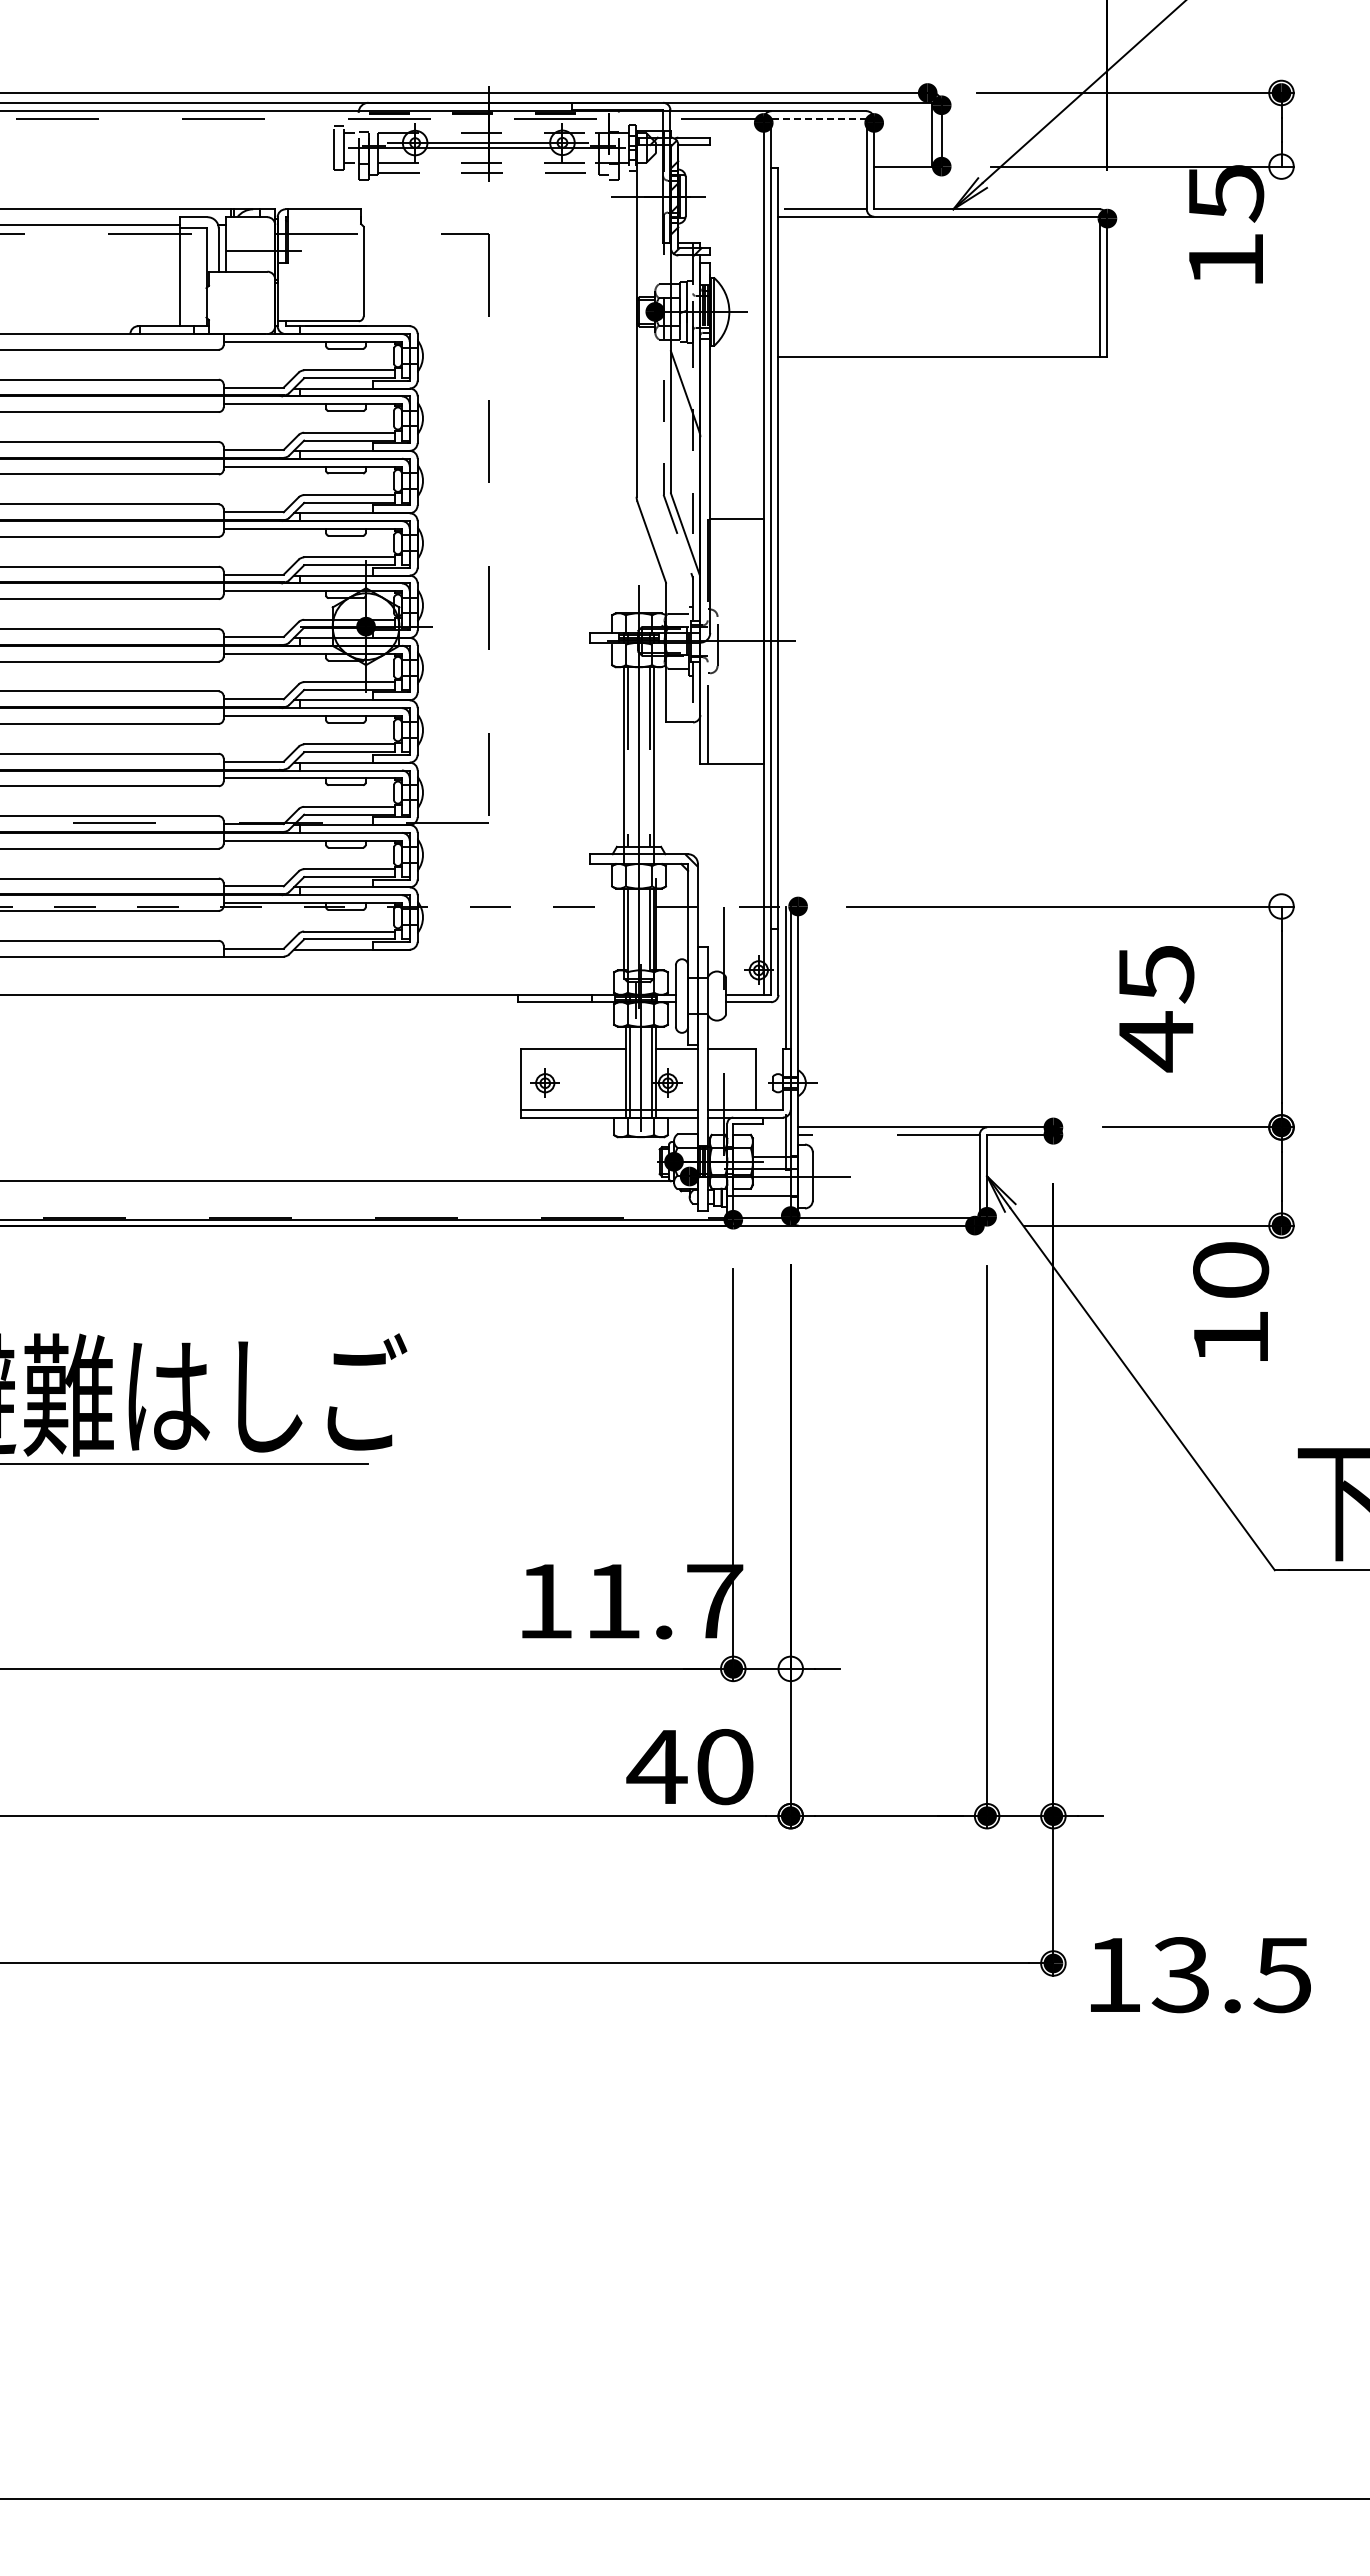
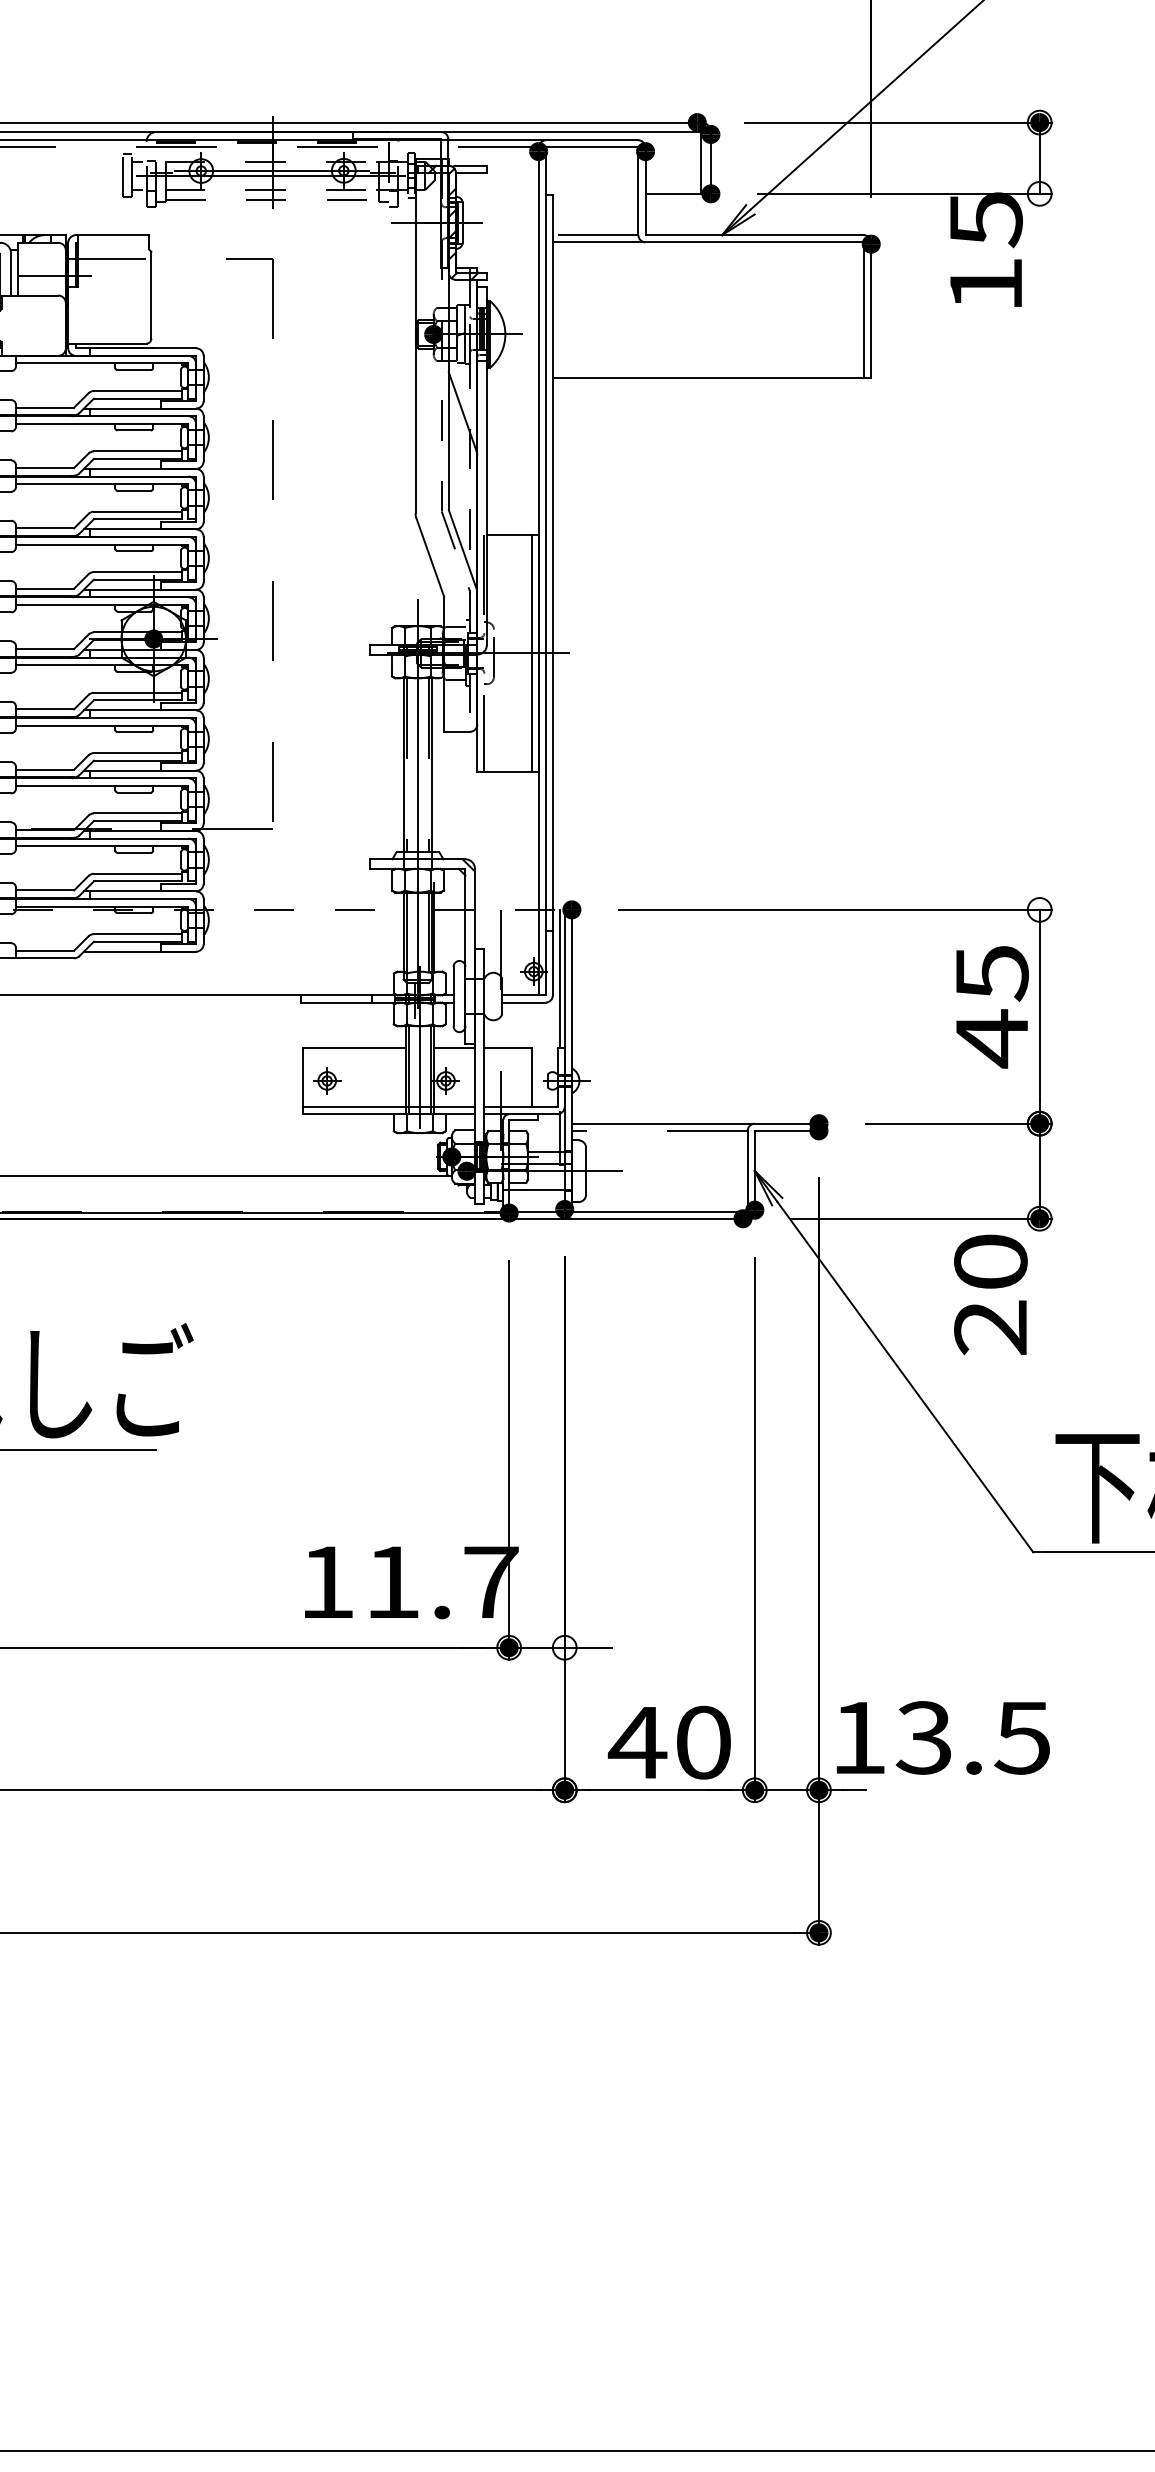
line: (818, 118) -> (591, 147), dashed -> solid
line: (756, 641) -> (531, 653), added
text: (1156, 1009) -> (992, 1007), moved
text: (1230, 1338) -> (990, 1327), 10 -> 20
text: (689, 1767) -> (669, 1743), moved
text: (1200, 1975) -> (942, 1738), moved

